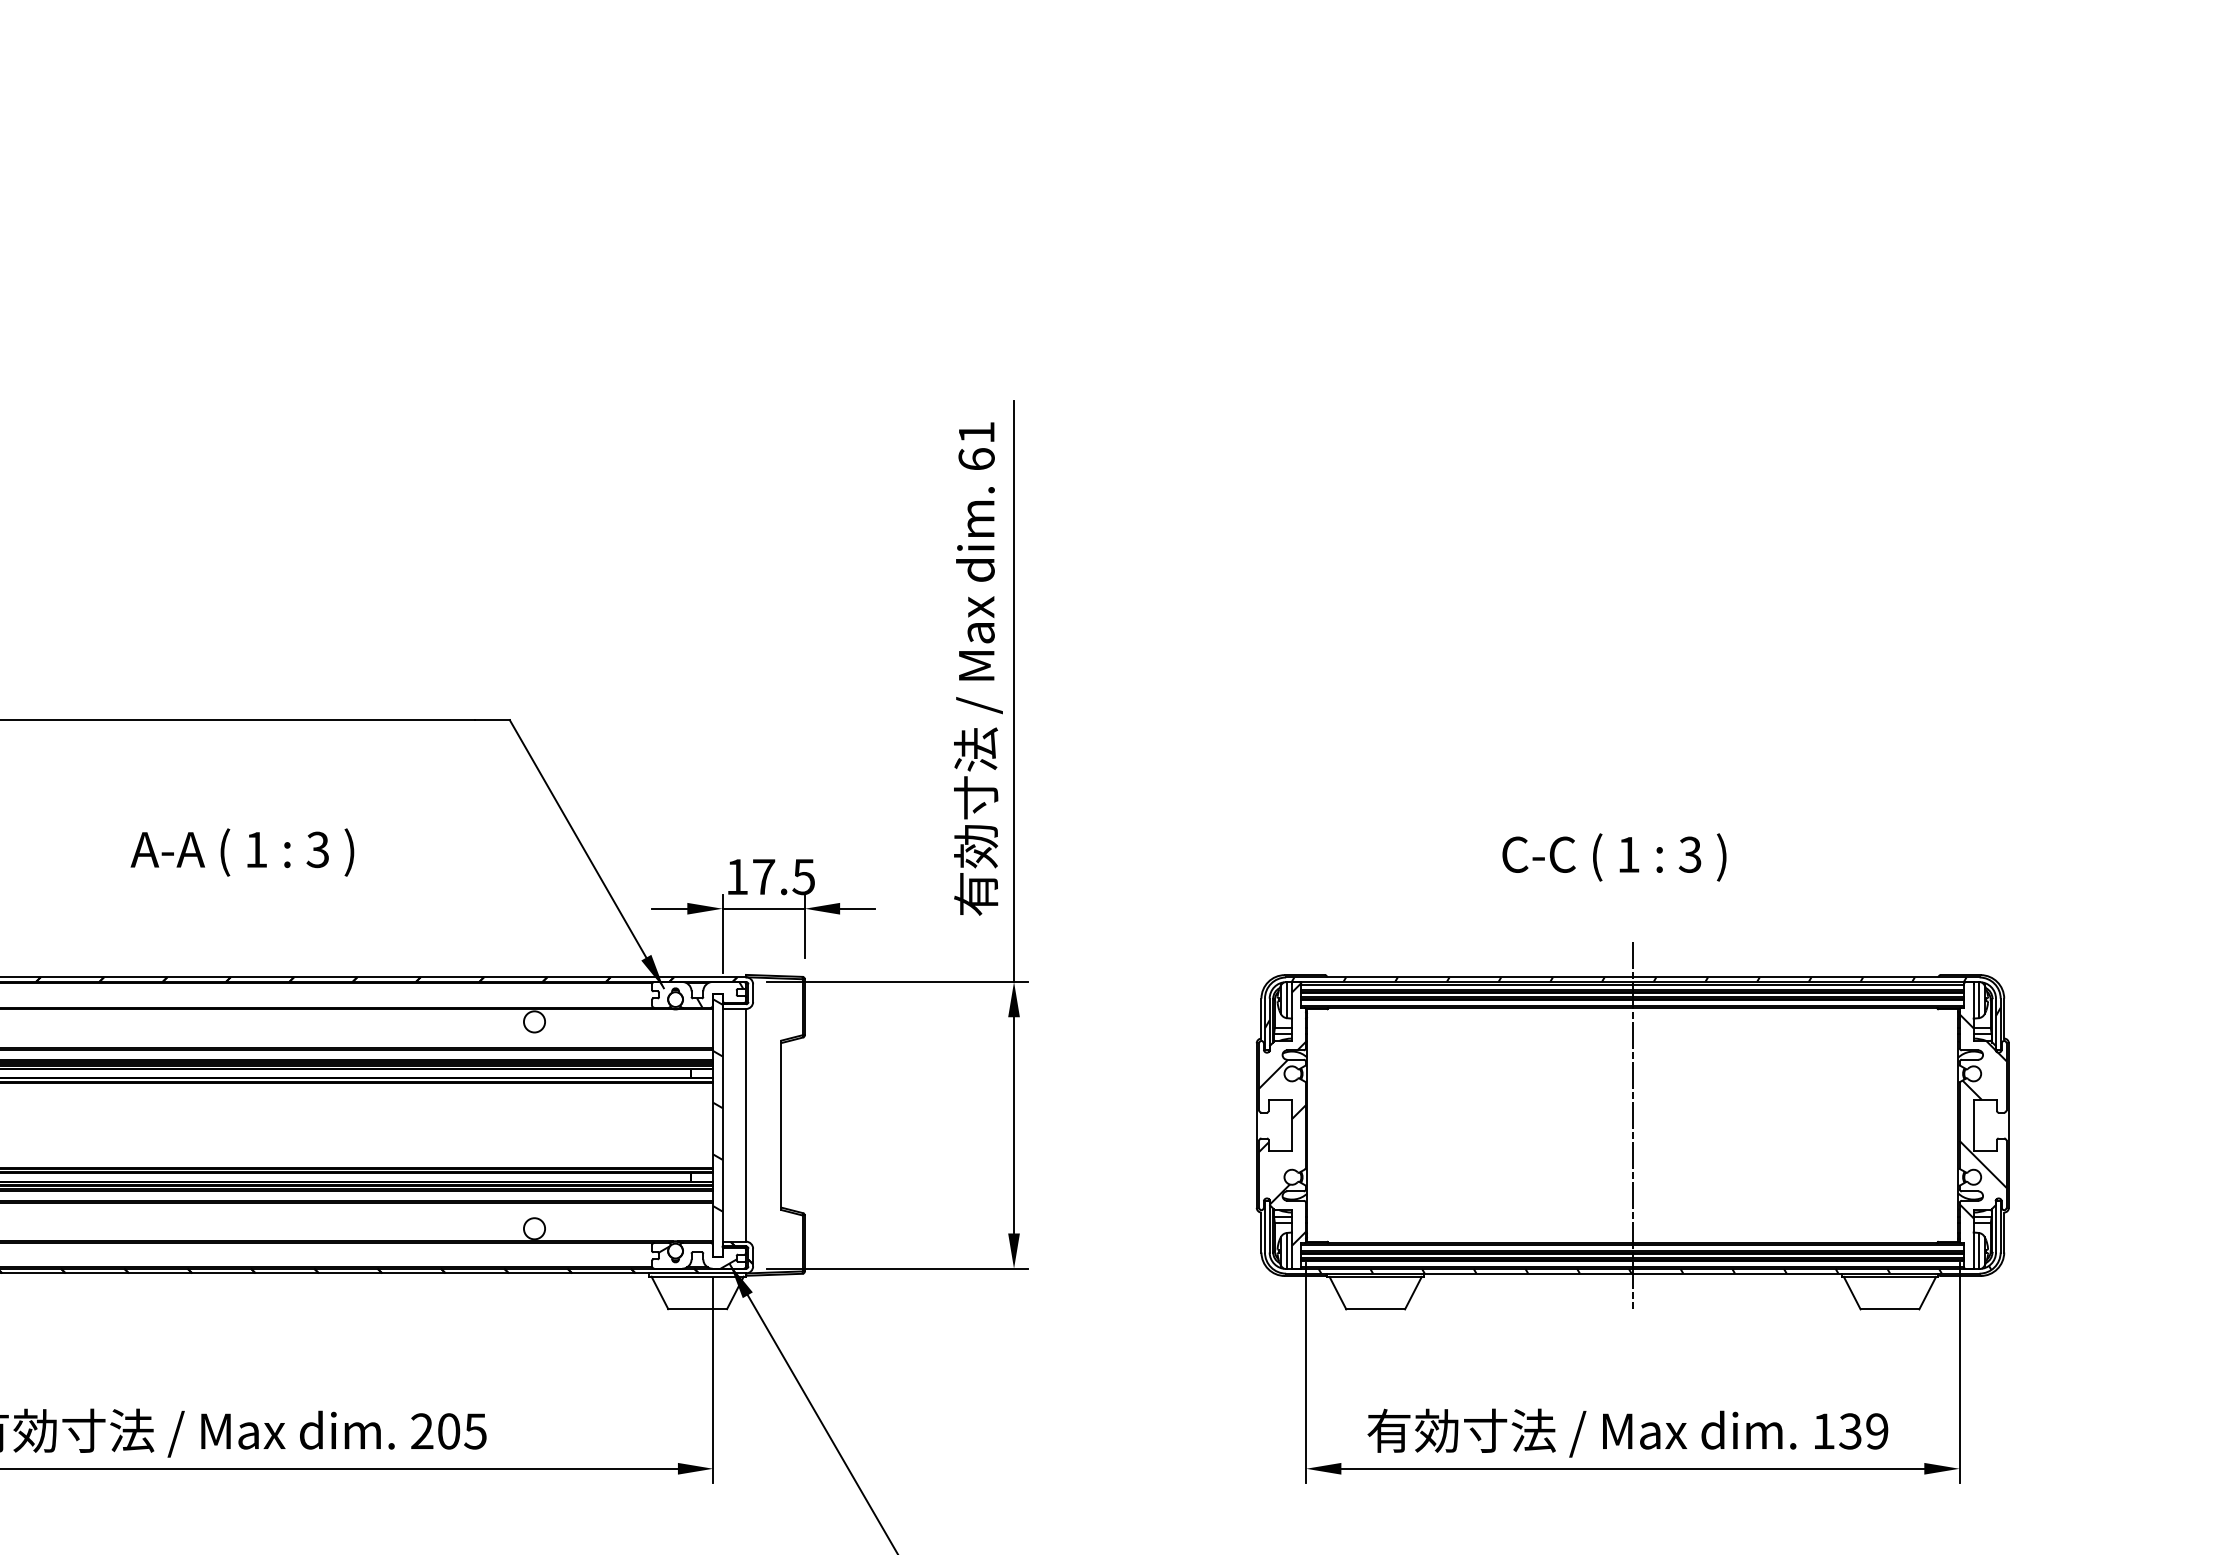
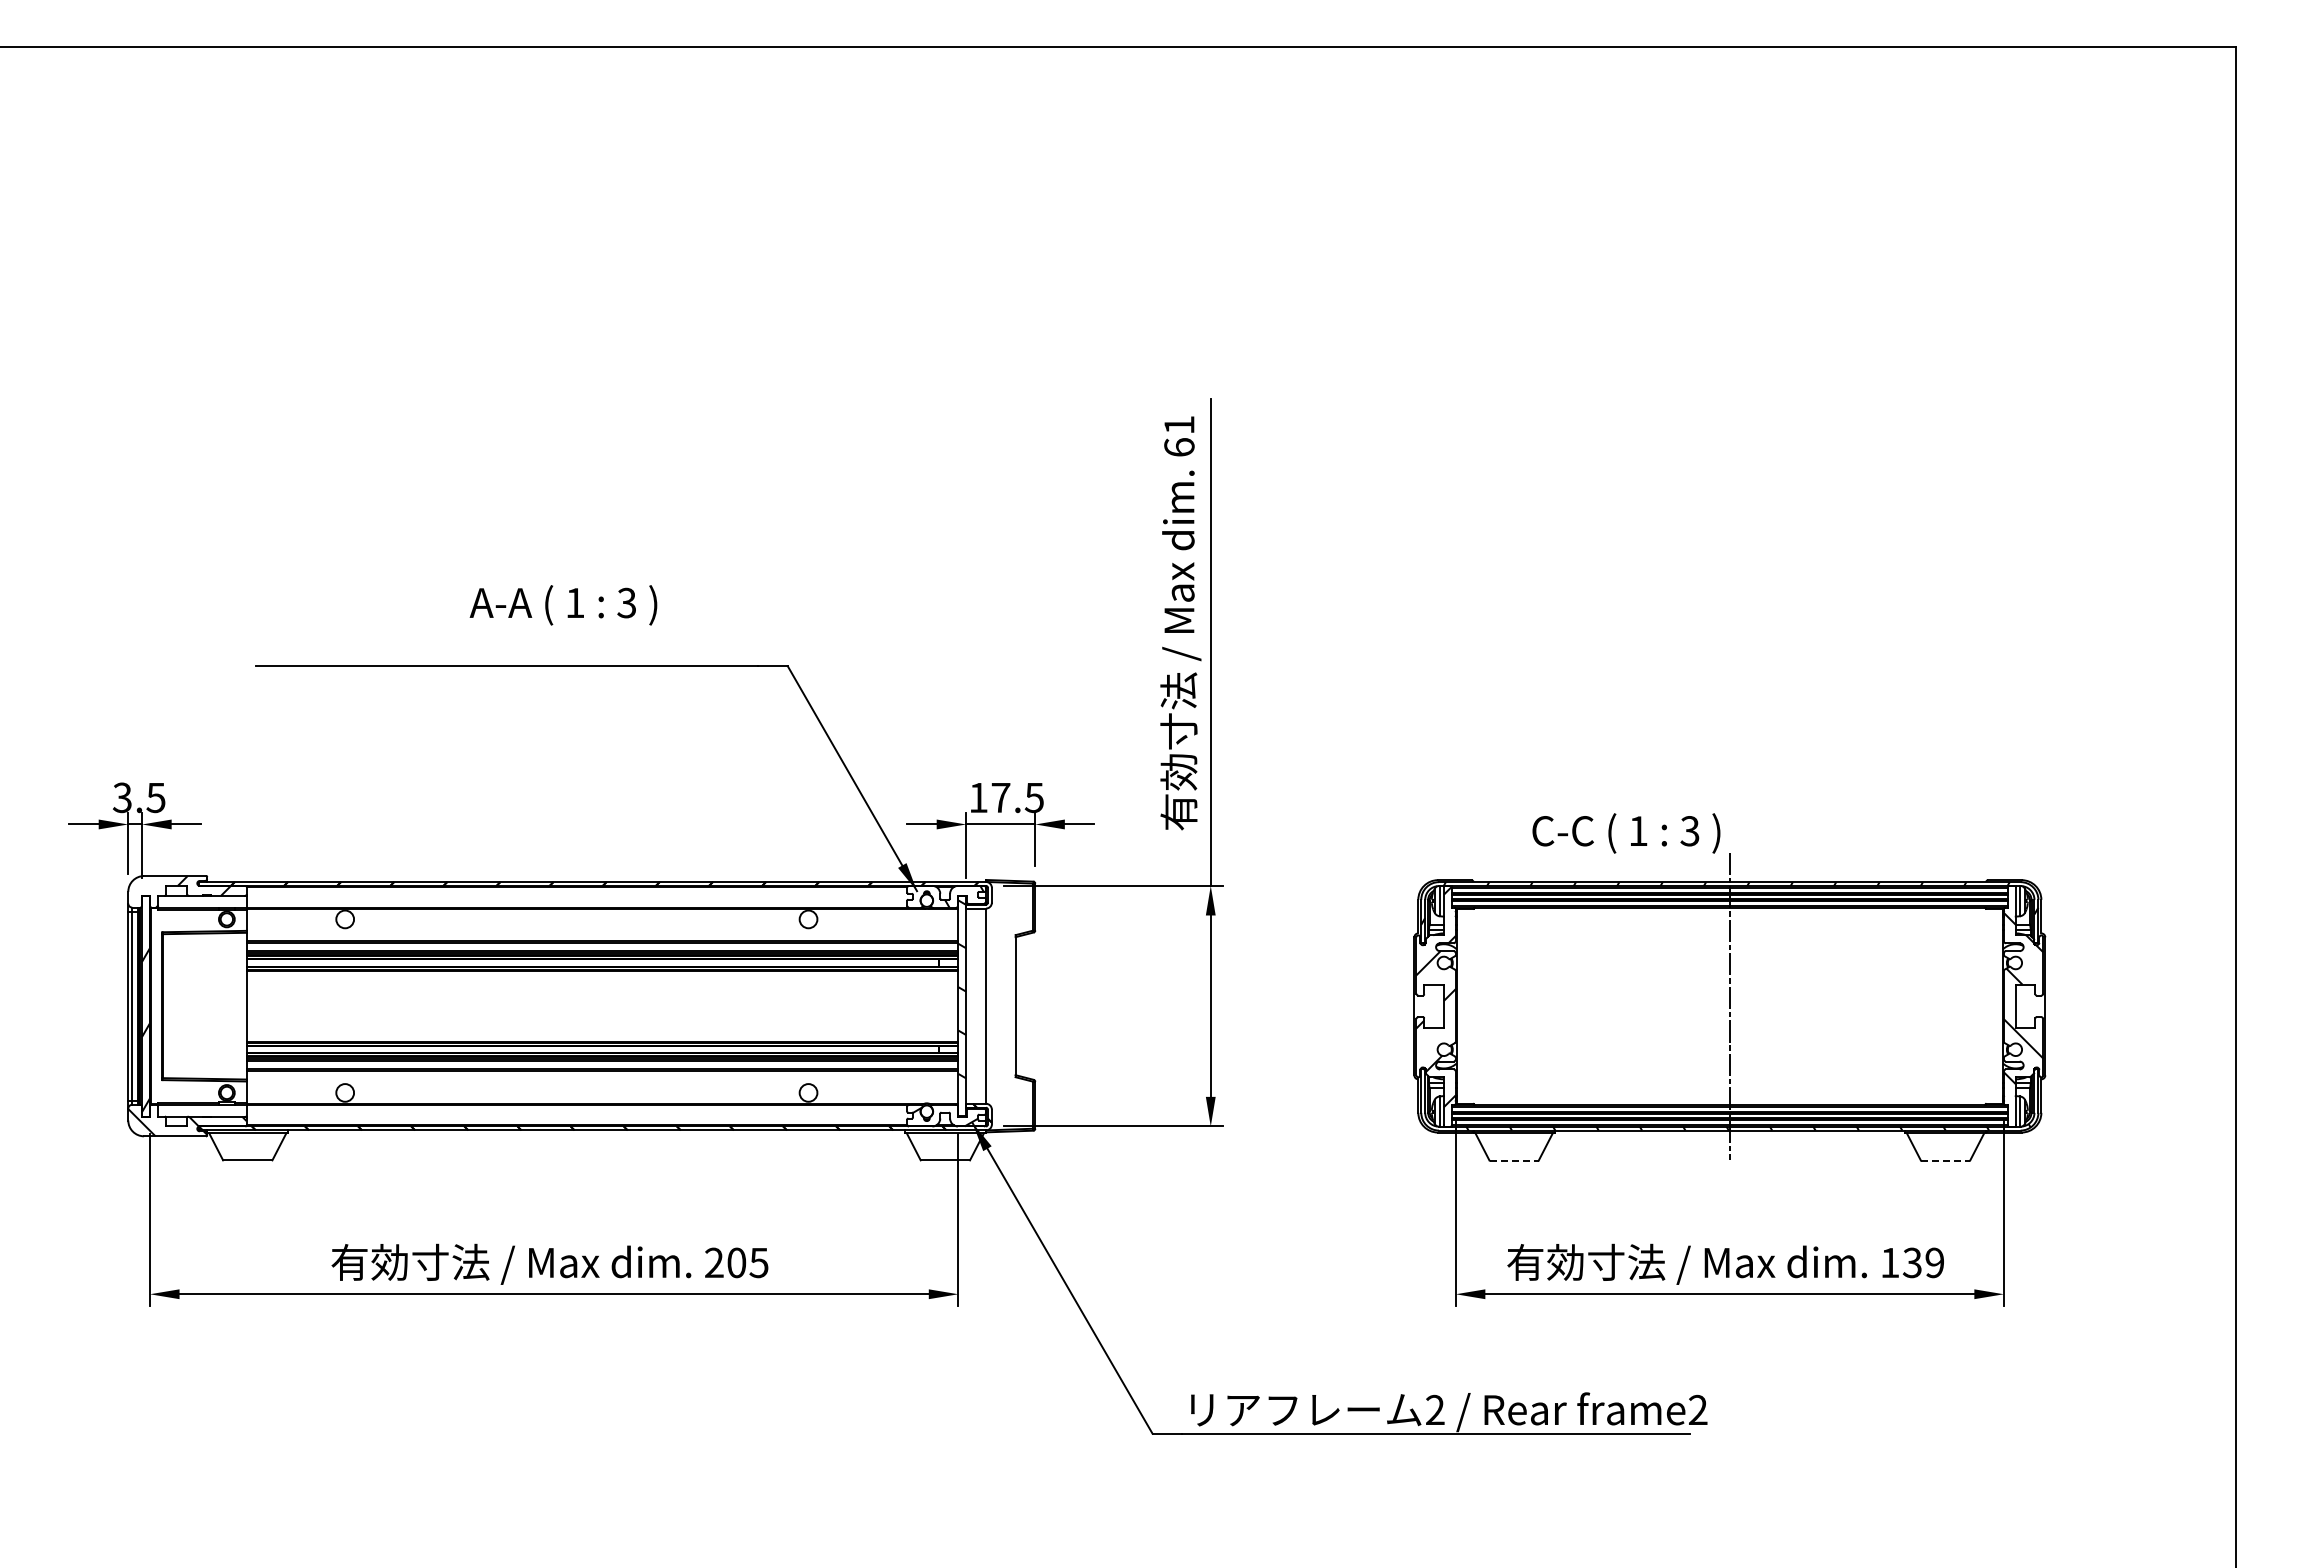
text: (242, 852) -> (563, 605), moved
text: (1614, 857) -> (1626, 833), moved
line: (1376, 1309) -> (1514, 1160), solid -> dashed
line: (1889, 1309) -> (1945, 1160), solid -> dashed

